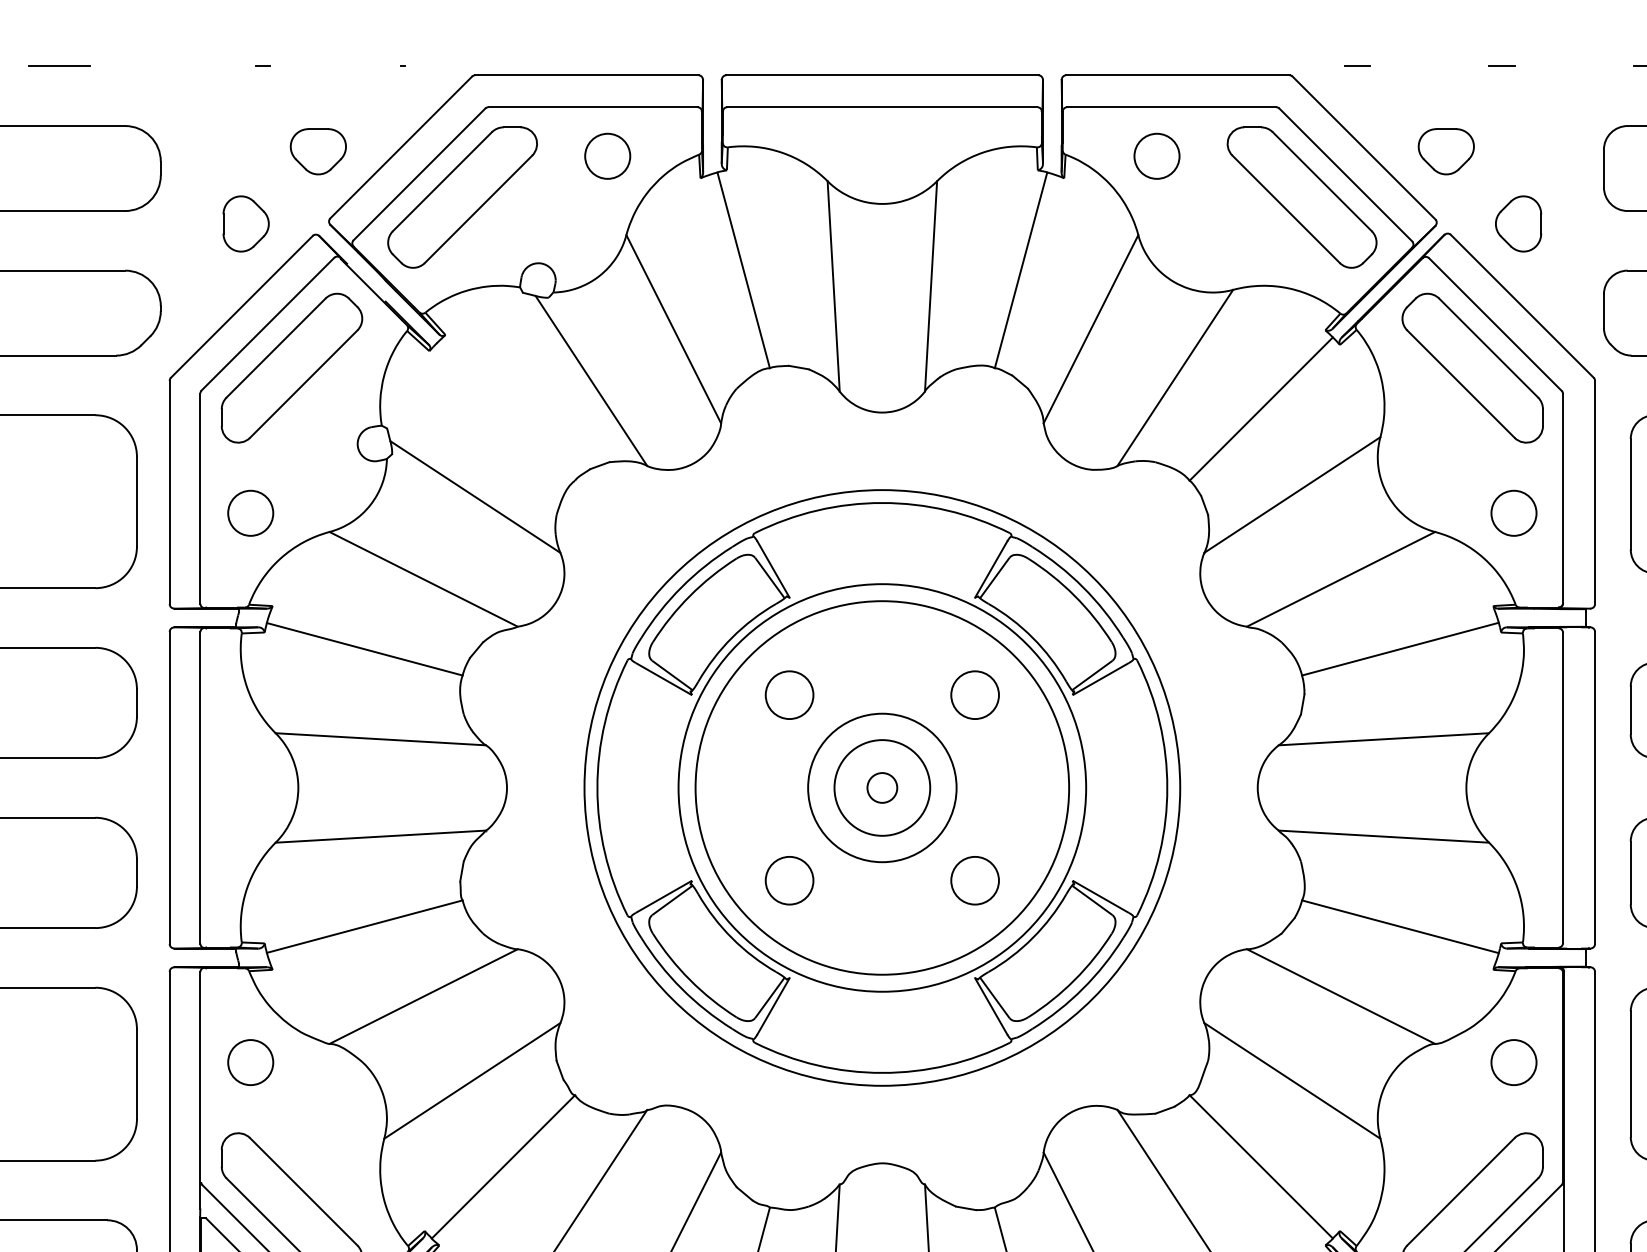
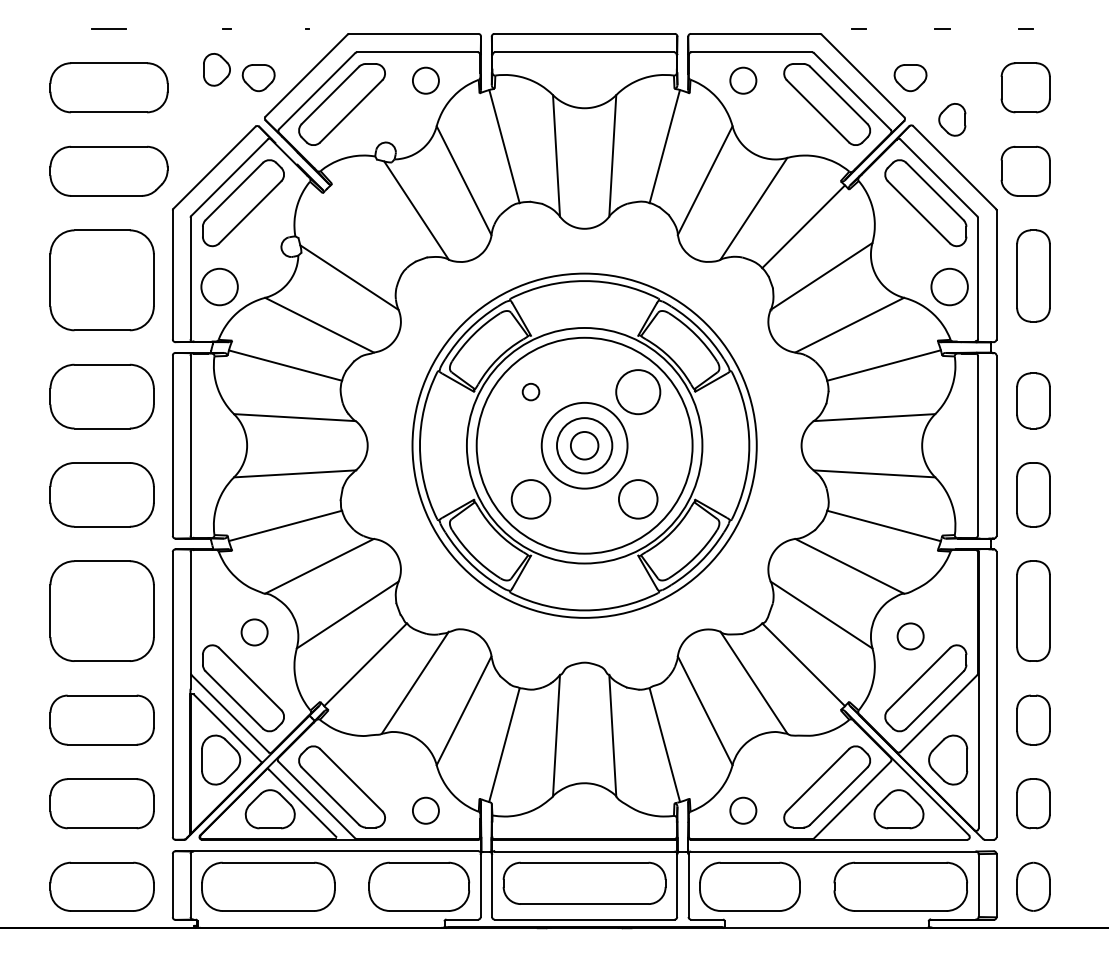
part: (245, 223) -> (216, 69), moved
circle: (250, 514) -> (219, 287), size x1.4
circle: (1513, 514) -> (949, 287), size x1.4
circle: (788, 694) -> (530, 391), size x0.6
circle: (975, 694) -> (638, 391), size x1.6
circle: (882, 787) -> (584, 445), size x1.6
circle: (788, 880) -> (530, 499), size x1.4
circle: (975, 880) -> (638, 499), size x1.4
circle: (250, 1062) -> (254, 632), moved
circle: (1513, 1062) -> (910, 636), moved

